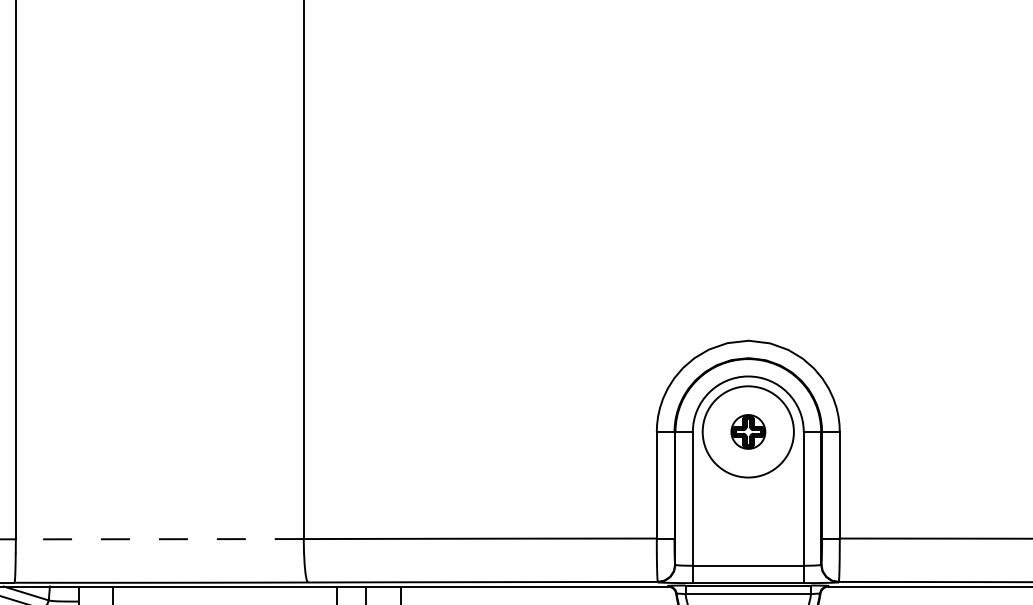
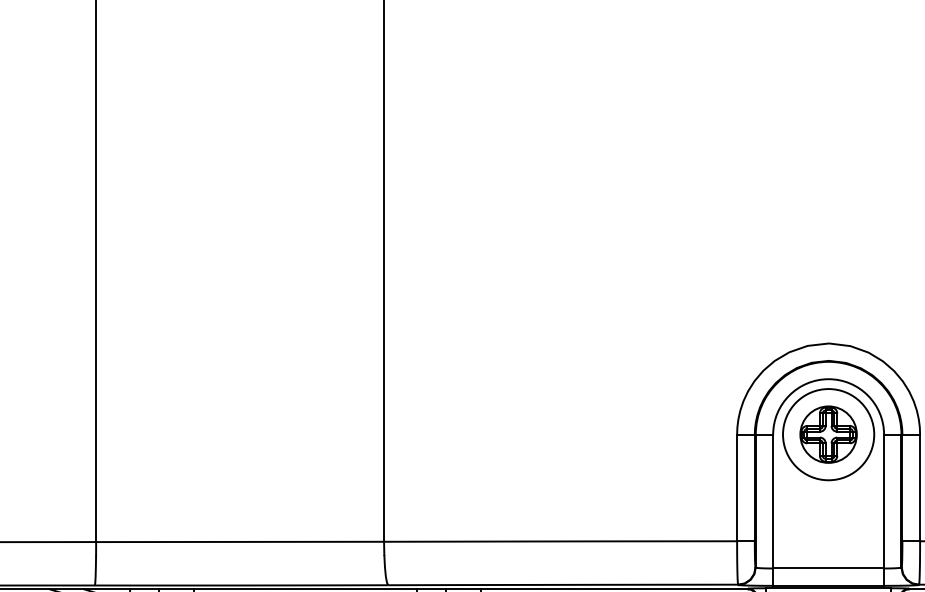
part: (748, 431) -> (828, 434), size x1.67
line: (159, 539) -> (239, 542), dashed -> solid

